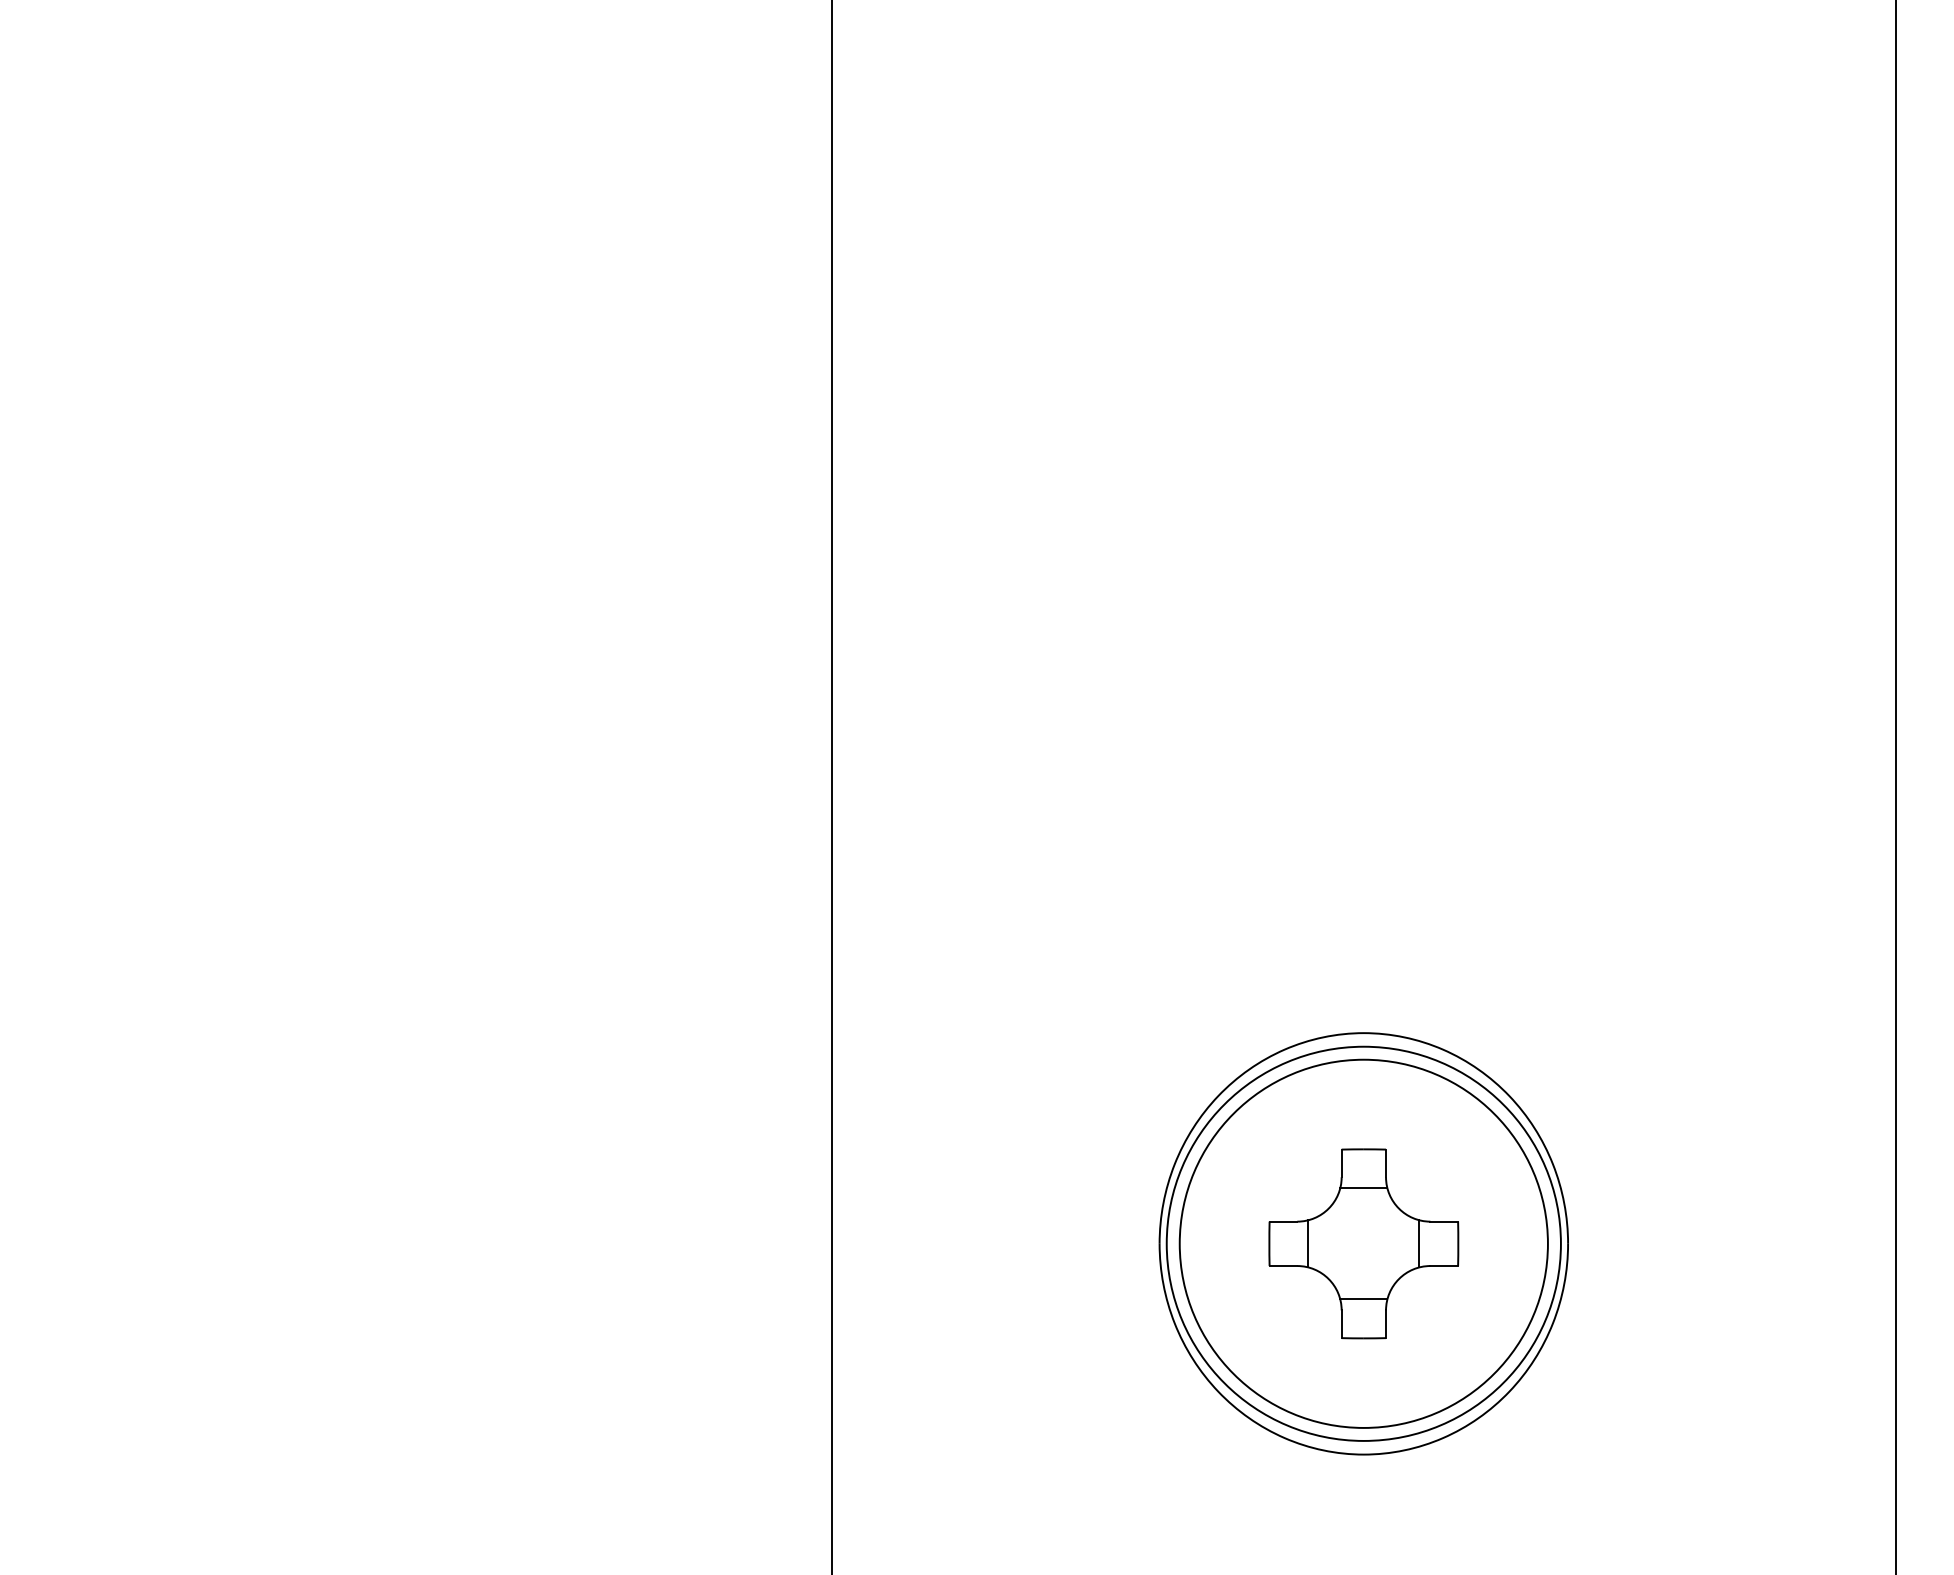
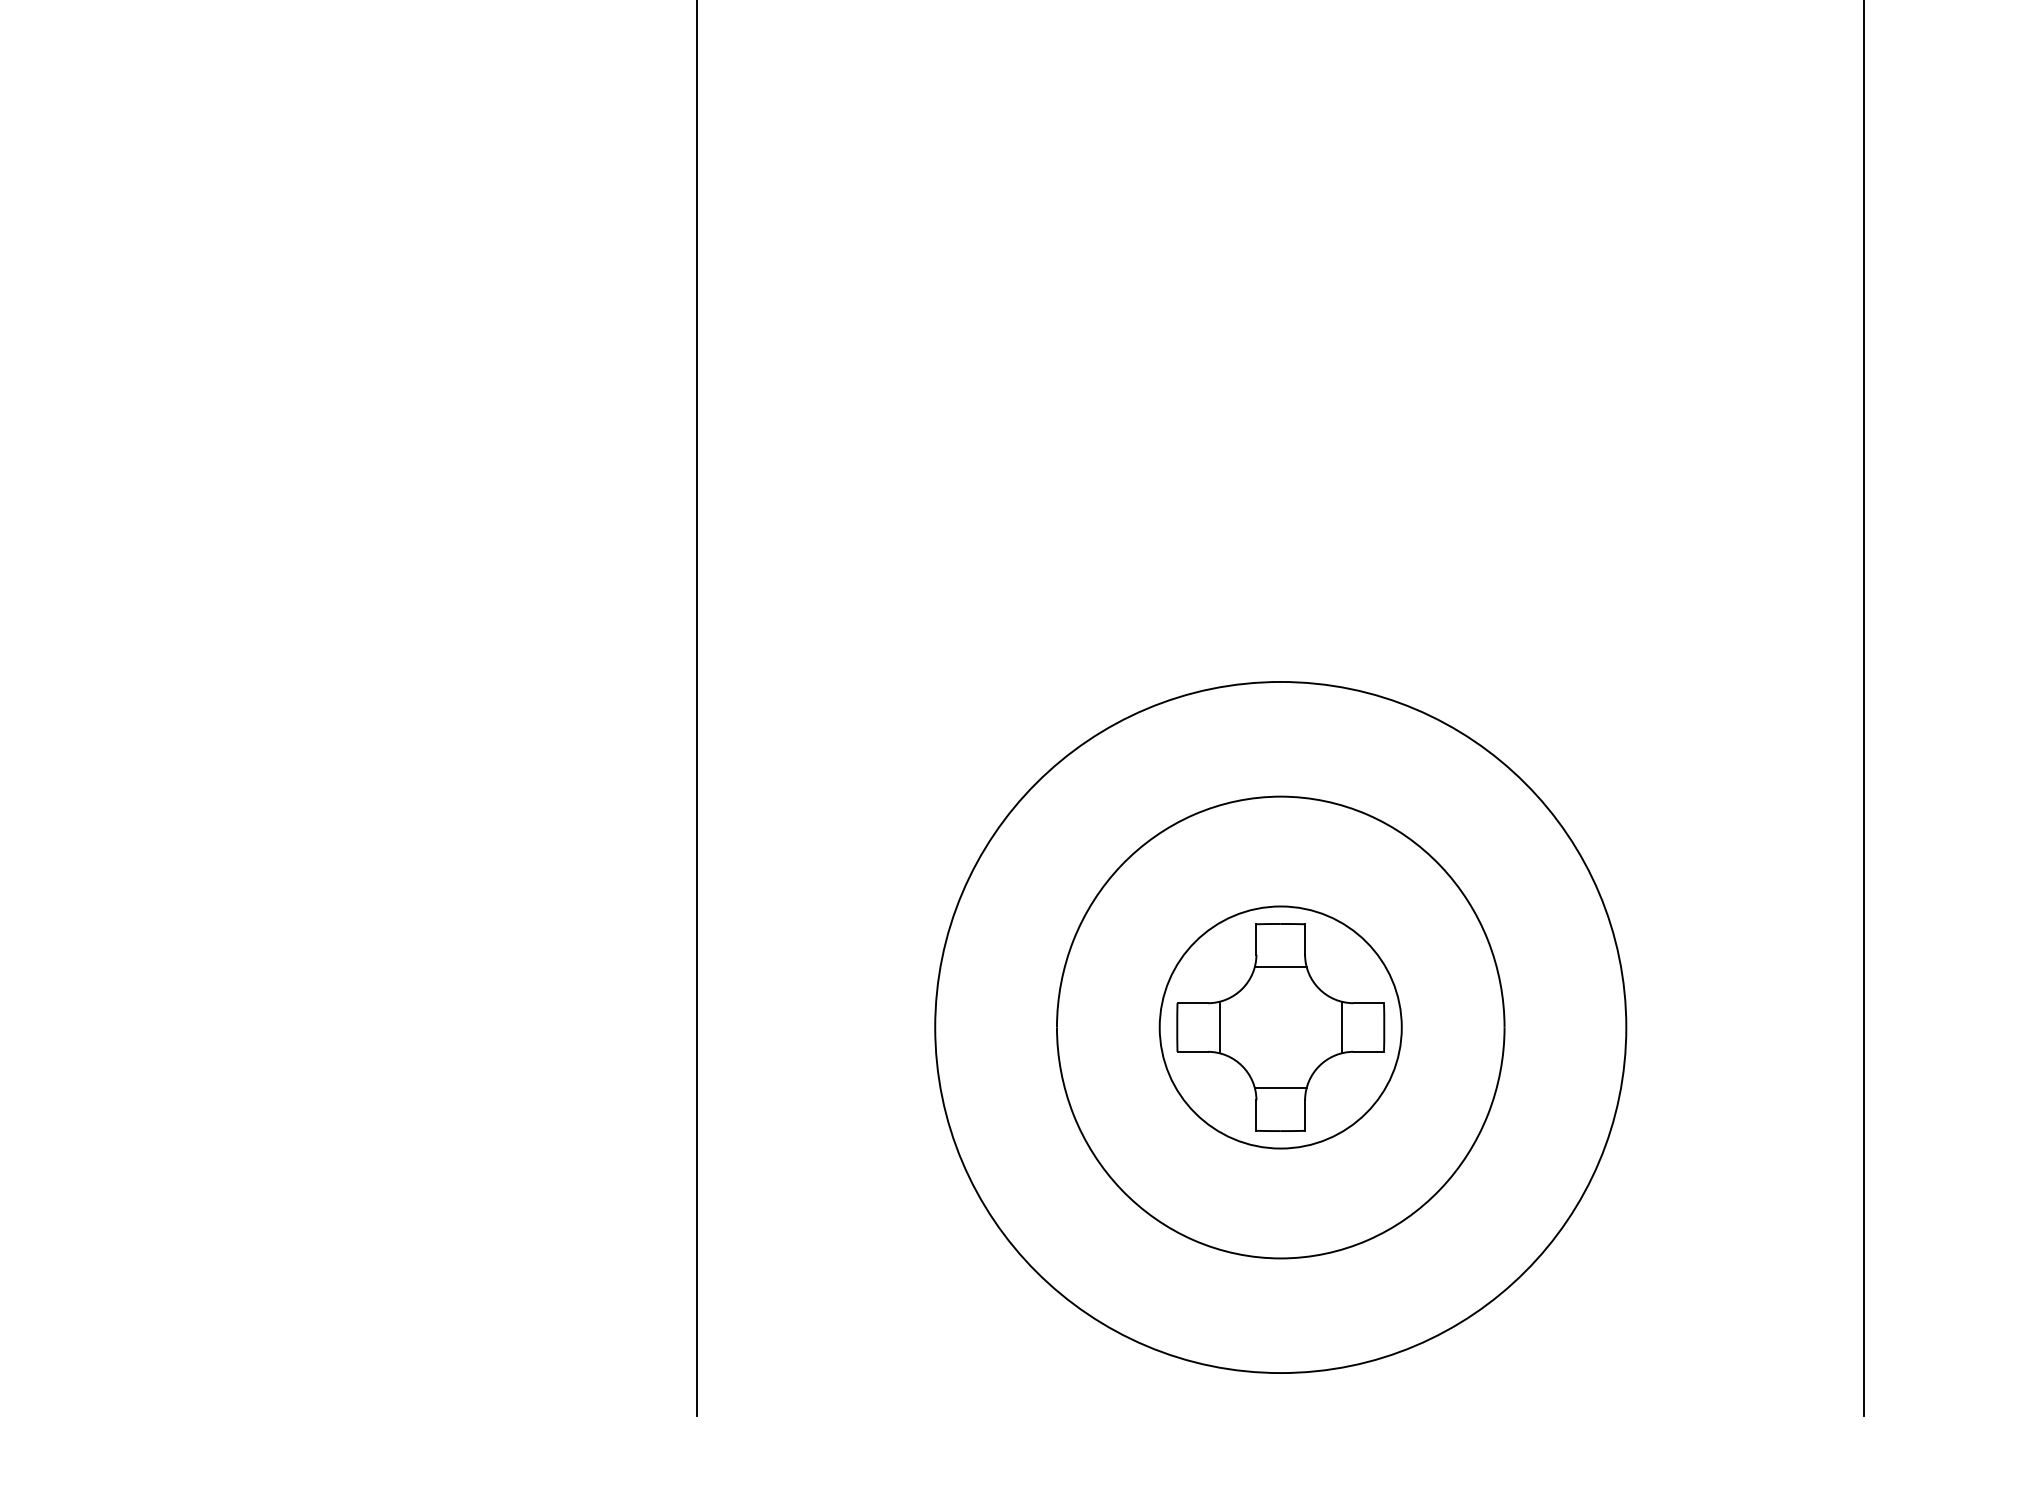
circle: (1363, 1243) -> (1280, 1027), size x0.6
circle: (1363, 1243) -> (1280, 1027), size x1.6

